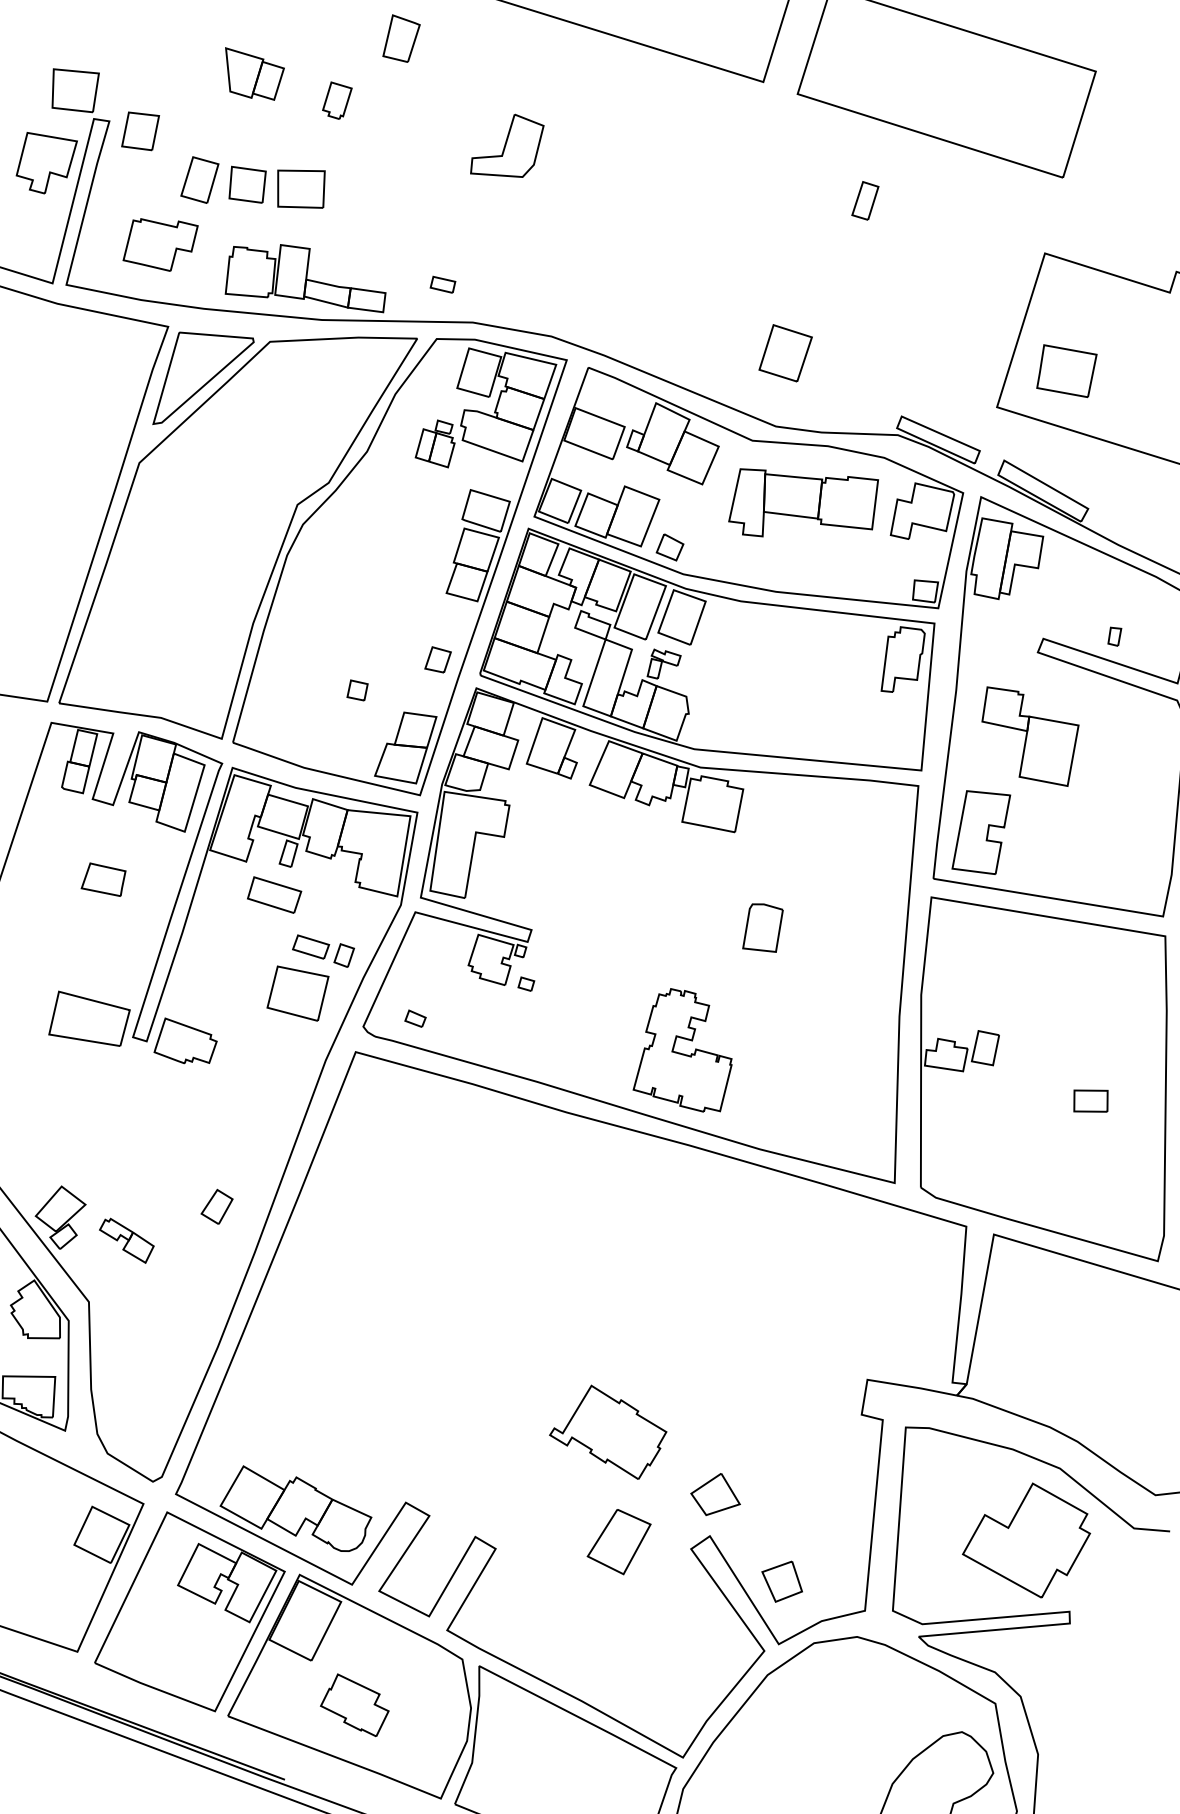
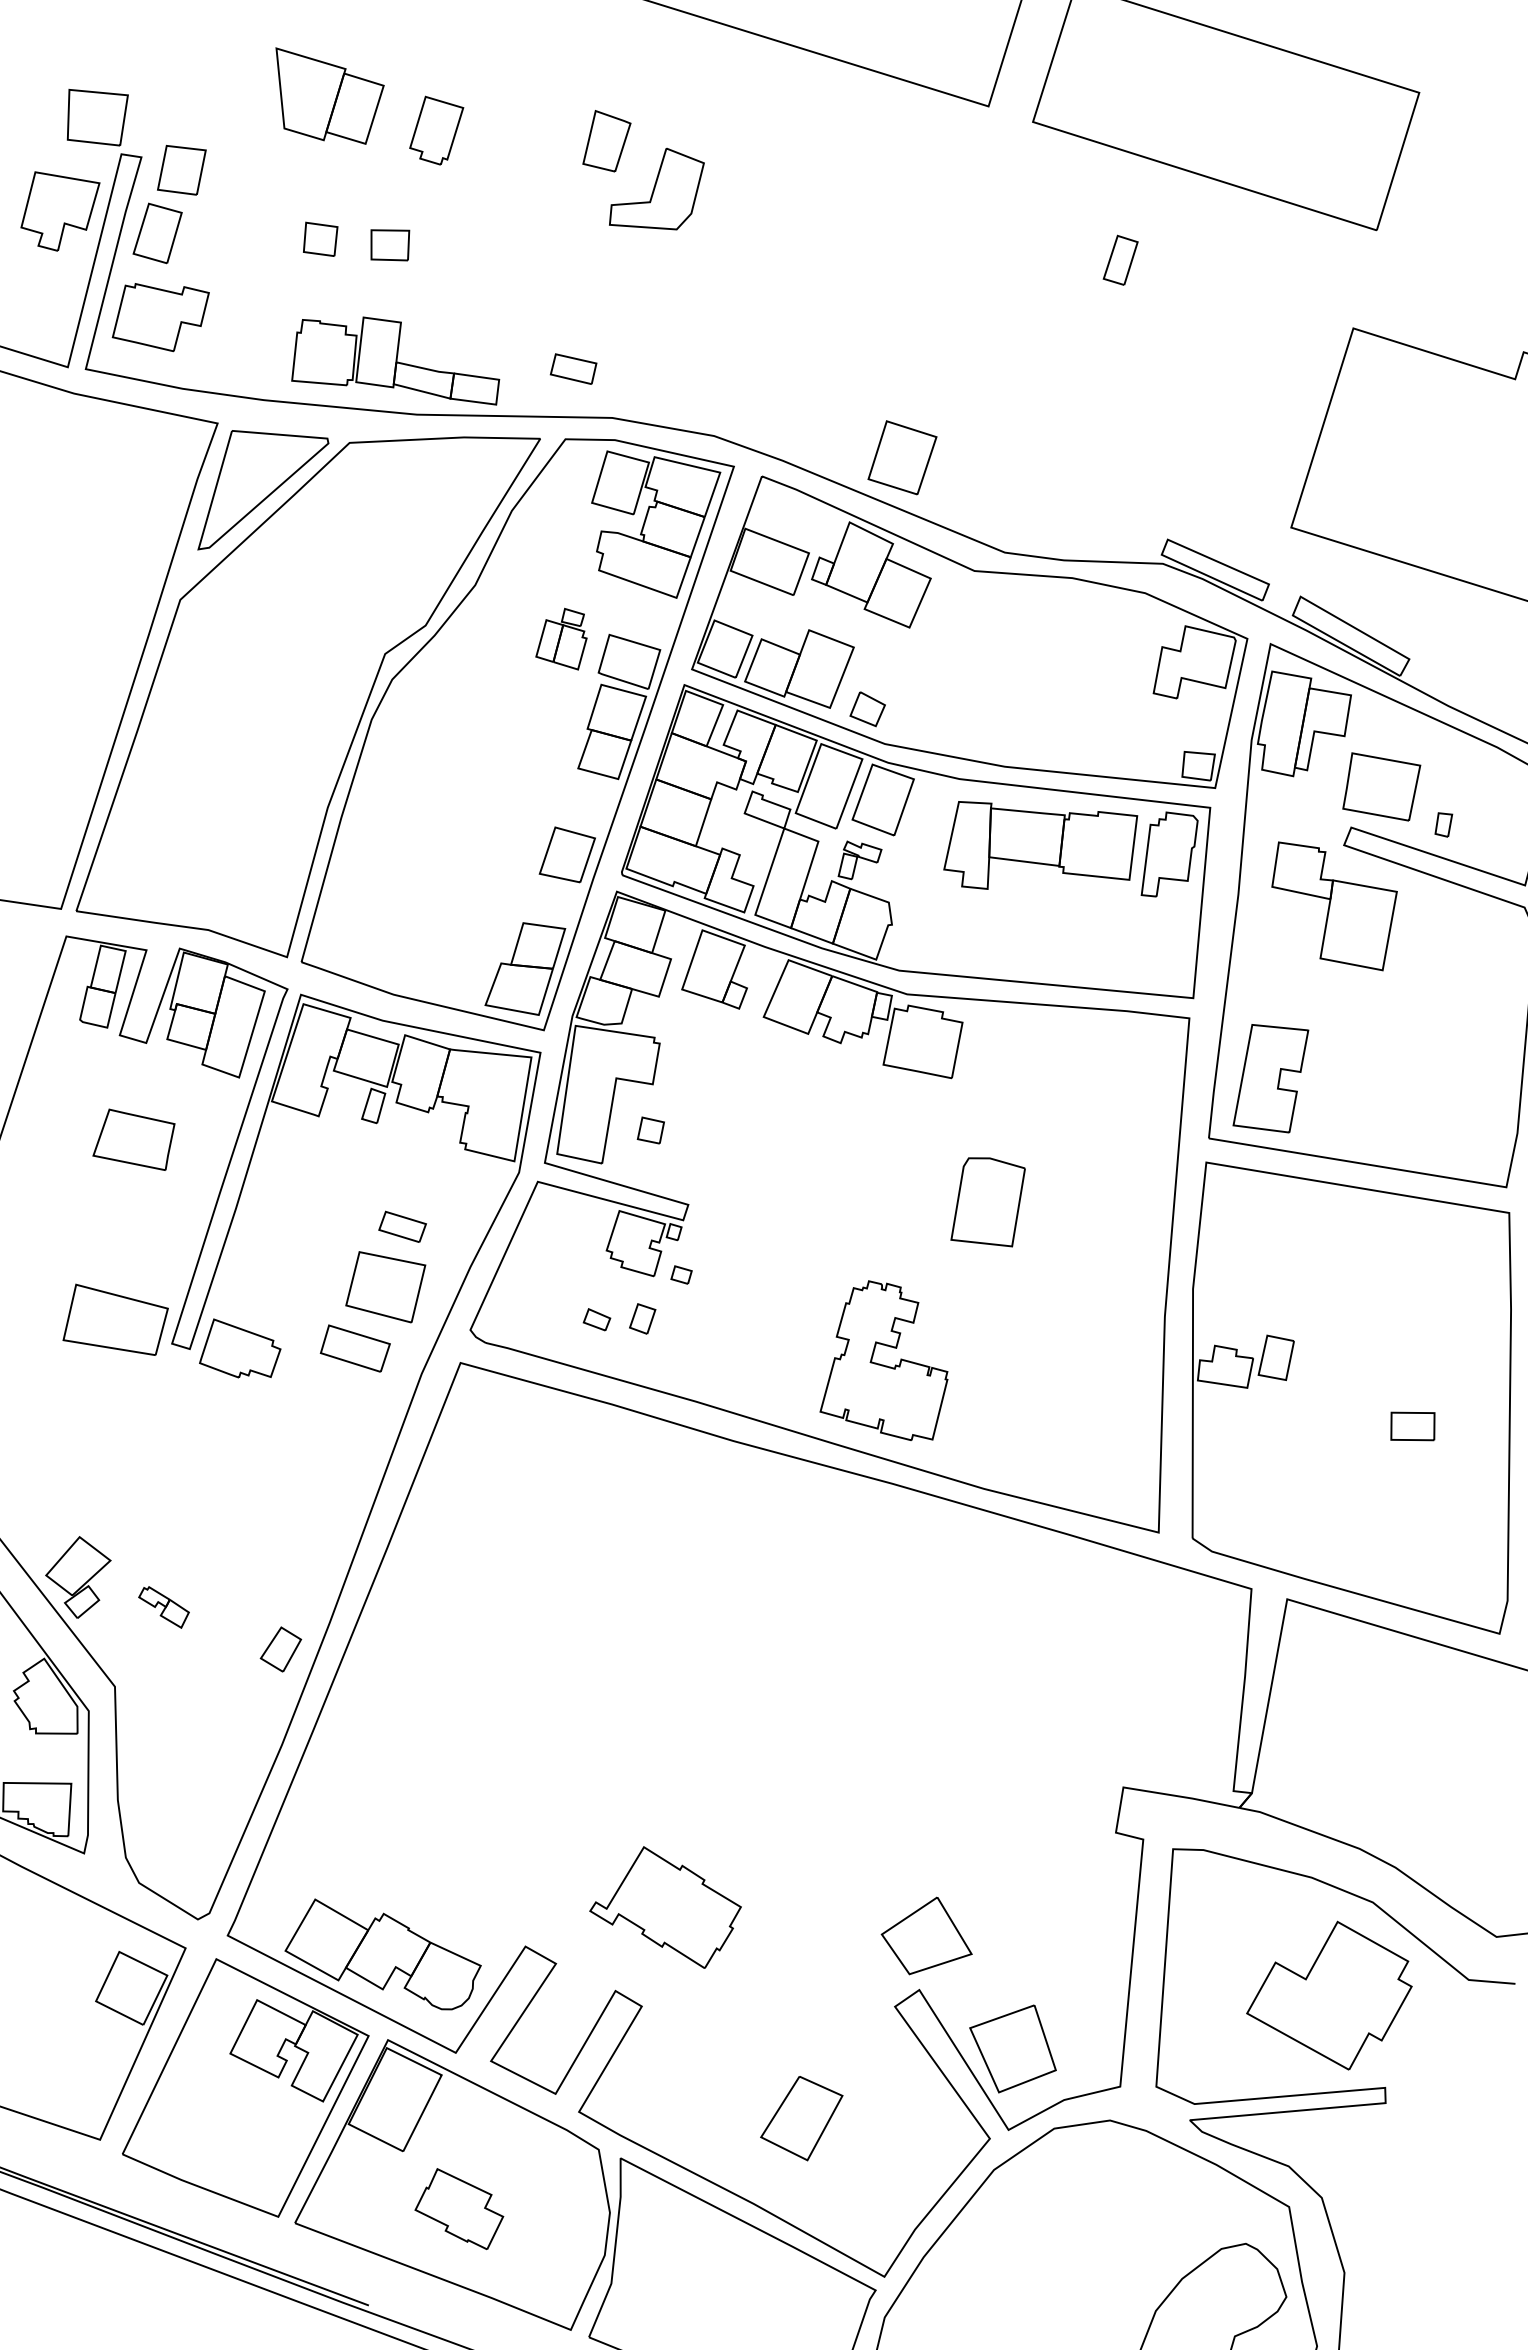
part: (401, 38) -> (606, 141), moved
part: (254, 73) -> (329, 95), size x1.43
part: (337, 100) -> (436, 130), size x1.43
part: (199, 180) -> (157, 233), moved
part: (247, 184) -> (320, 238), size x0.71
part: (301, 189) -> (390, 245), size x0.62
part: (160, 245) -> (160, 317), moved
part: (442, 284) -> (573, 368), size x1.43
part: (785, 353) -> (902, 457), moved
part: (1066, 370) -> (1381, 786), moved
part: (435, 443) -> (561, 638), moved
part: (803, 502) -> (1040, 845), moved
part: (437, 659) -> (566, 854), size x1.67
part: (357, 690) -> (650, 1130), moved
part: (1030, 736) -> (1334, 906), moved
part: (103, 879) -> (133, 1139), size x1.43
part: (273, 895) -> (354, 1348), moved
part: (762, 928) -> (987, 1202), size x1.43
part: (344, 955) -> (642, 1318), moved
part: (415, 1018) -> (596, 1319), moved
part: (216, 1206) -> (280, 1649), moved
part: (126, 1240) -> (163, 1607), size x0.71
part: (608, 1432) -> (665, 1907), moved
part: (715, 1494) -> (926, 1935), size x1.43
part: (618, 1541) -> (801, 2118), moved
part: (781, 1581) -> (1012, 2048), size x1.67

